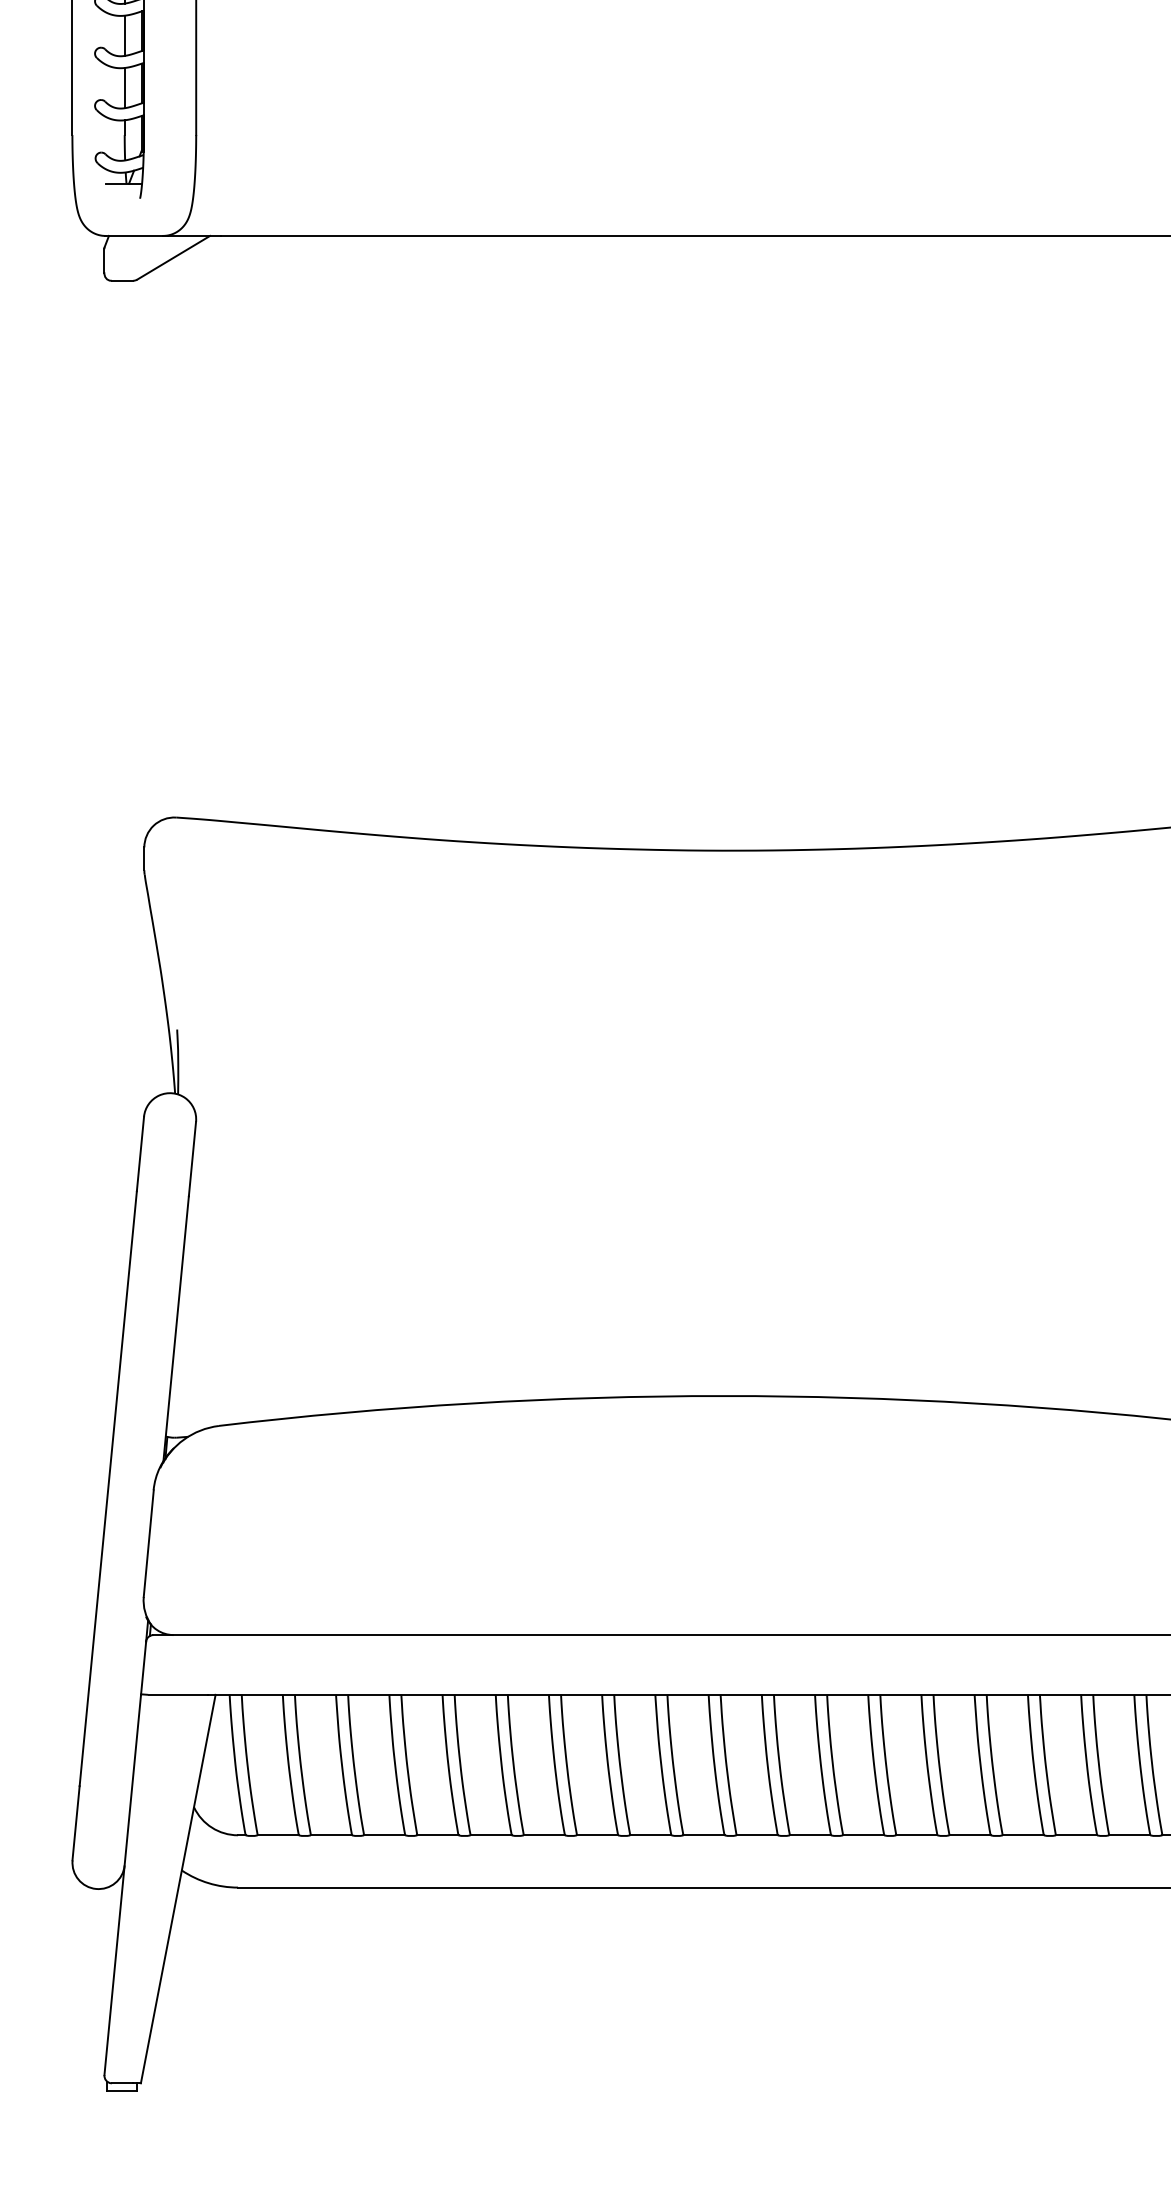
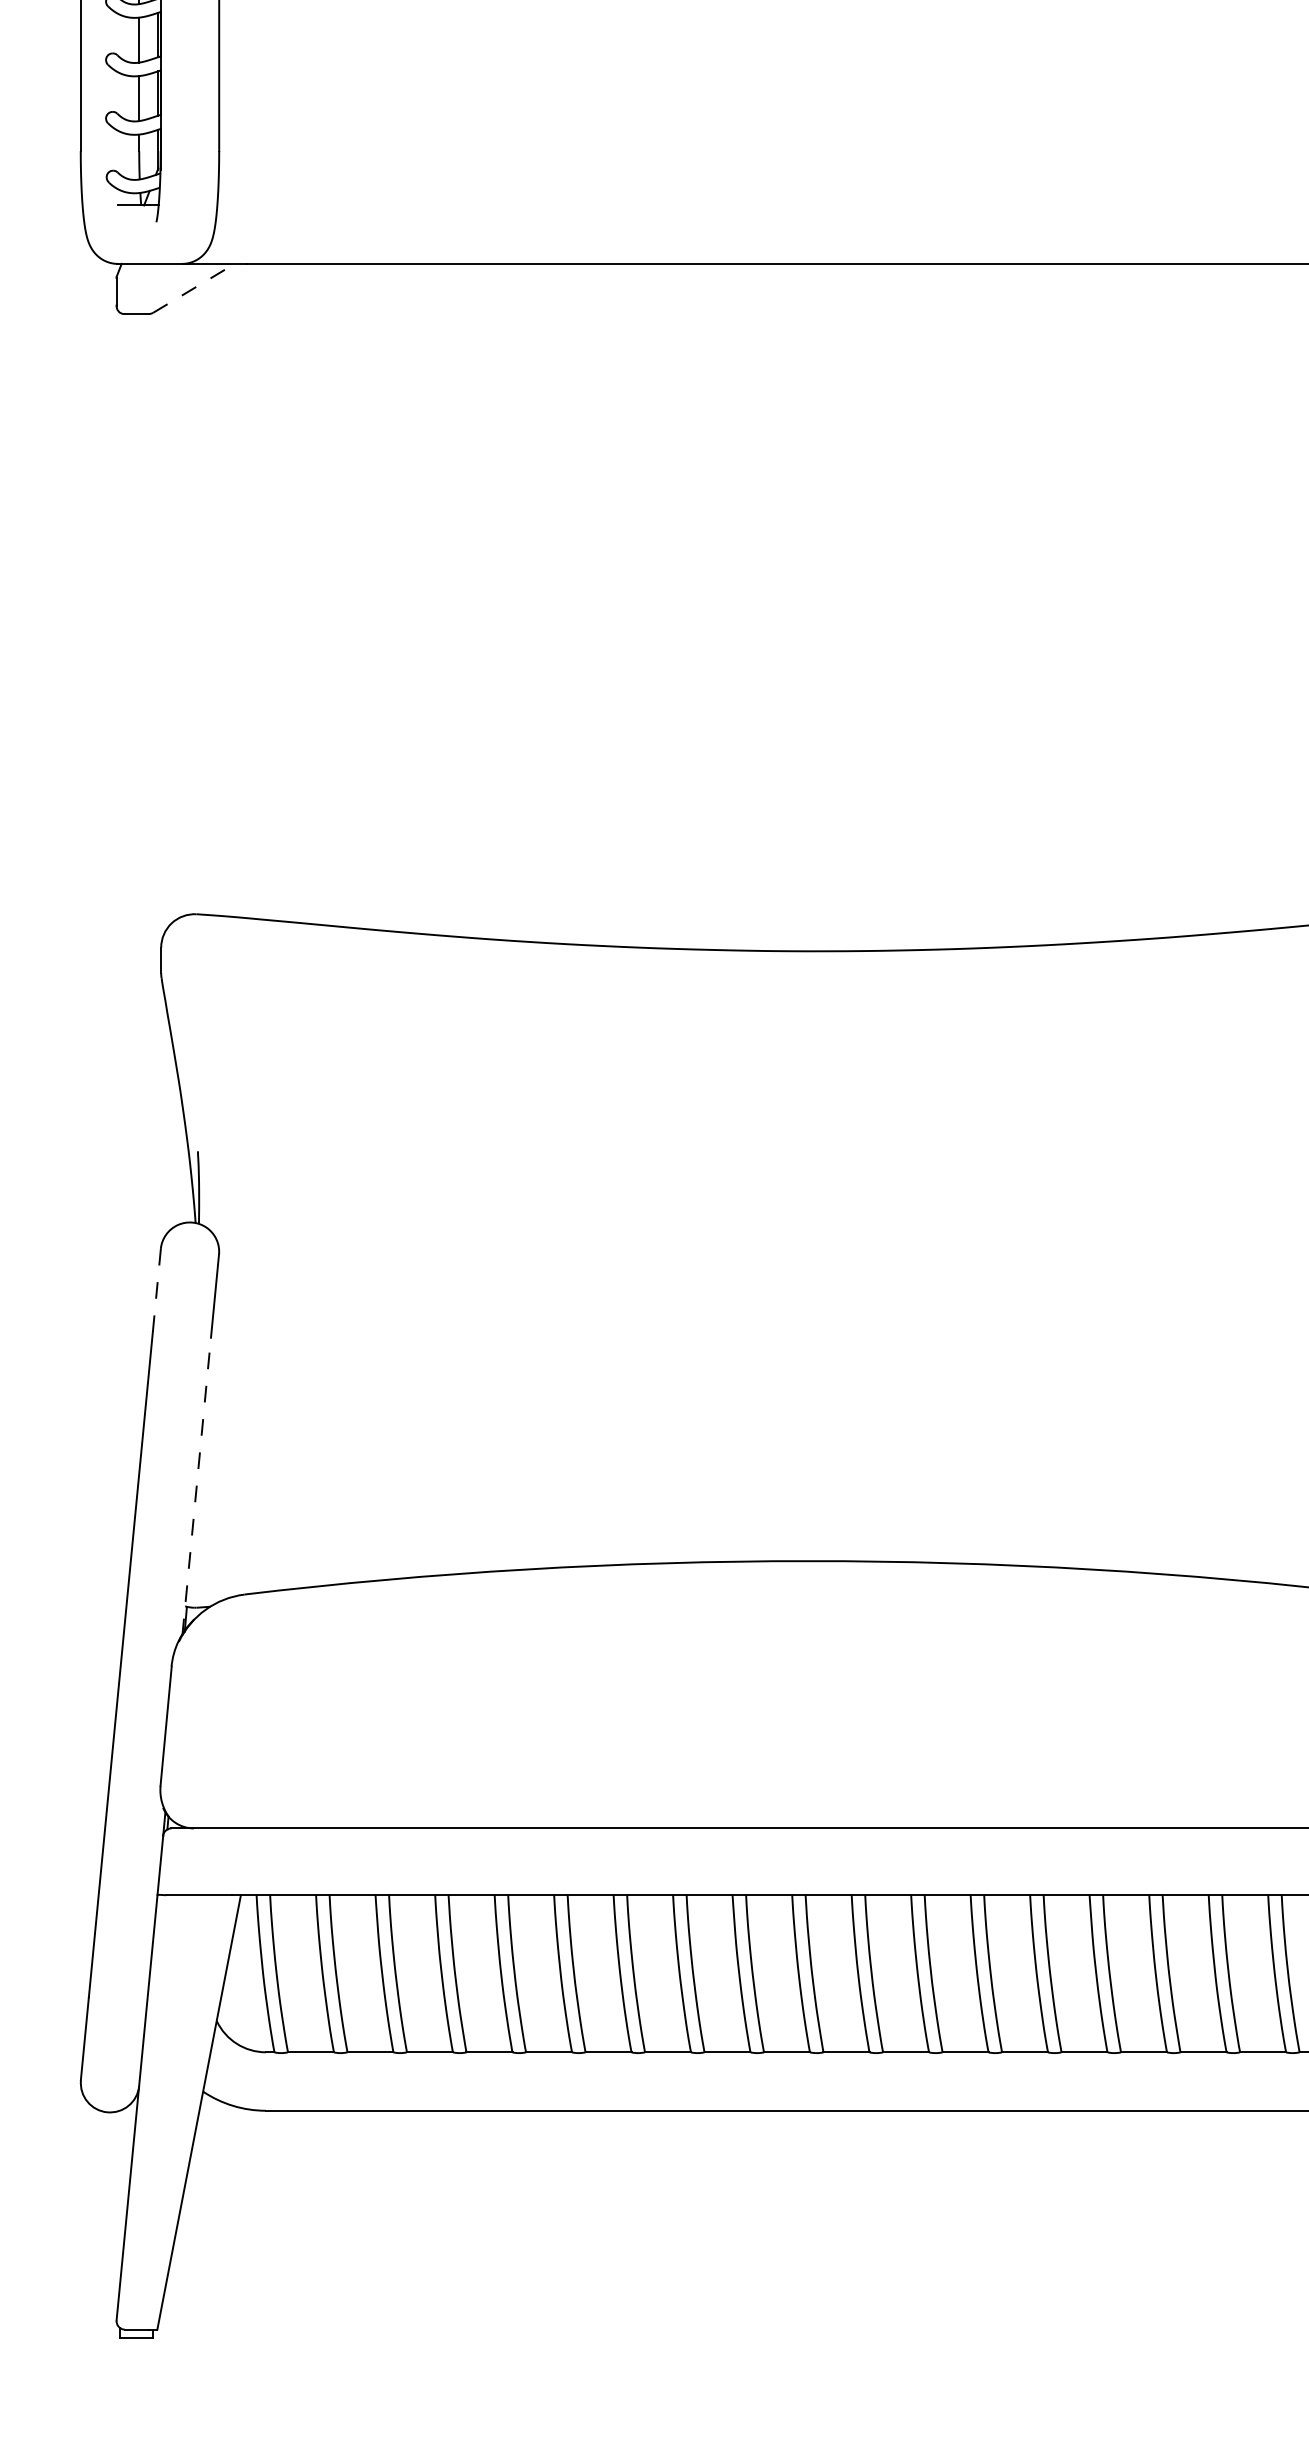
line: (174, 257) -> (194, 288), solid -> dashed
line: (140, 1154) -> (156, 1291), solid -> dashed
line: (176, 1329) -> (197, 1486), solid -> dashed

